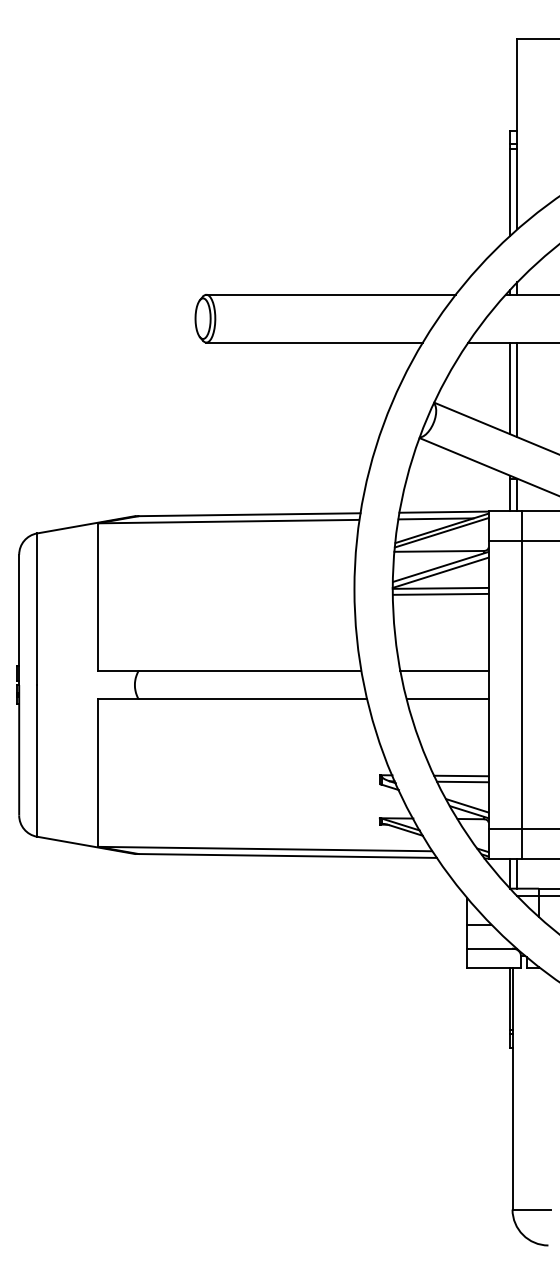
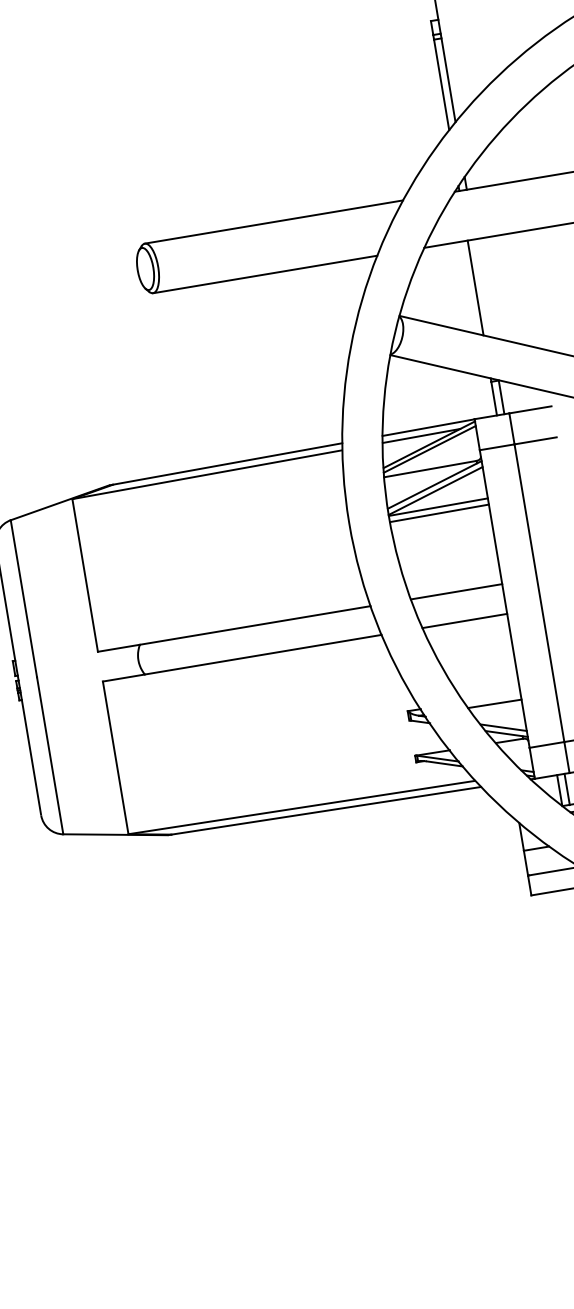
line: (517, 389) -> (483, 287), removed
line: (461, 775) -> (492, 697), removed

